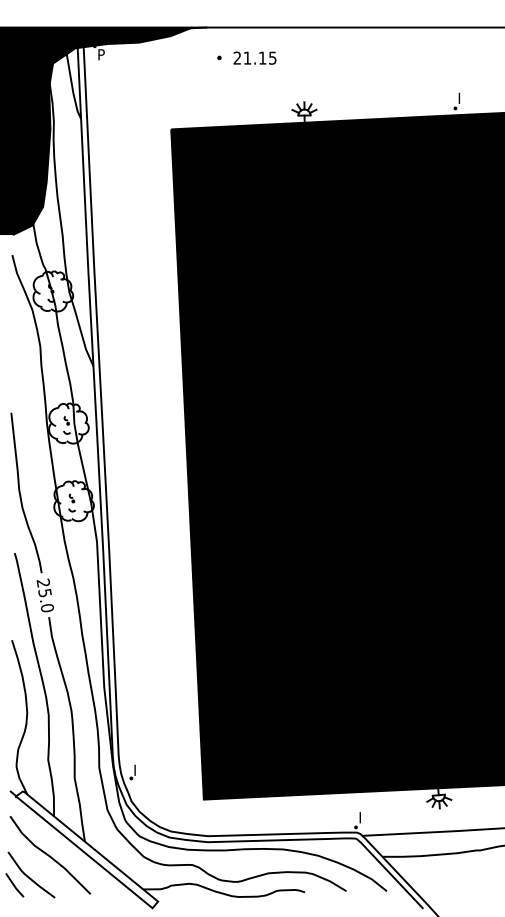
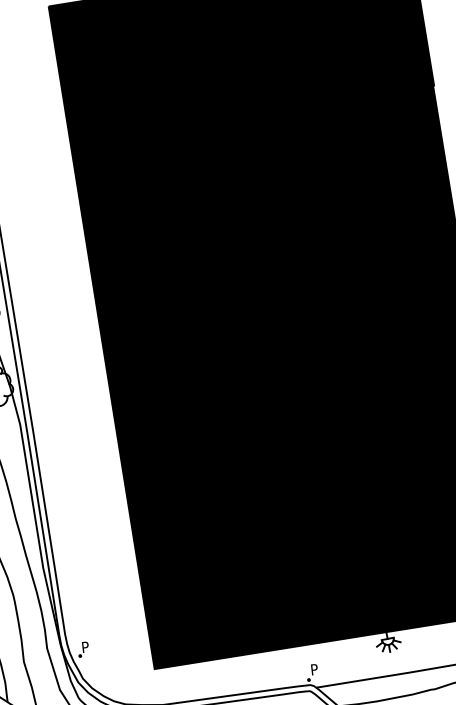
text: (137, 767) -> (85, 644), I -> P
text: (363, 815) -> (315, 667), I -> P

